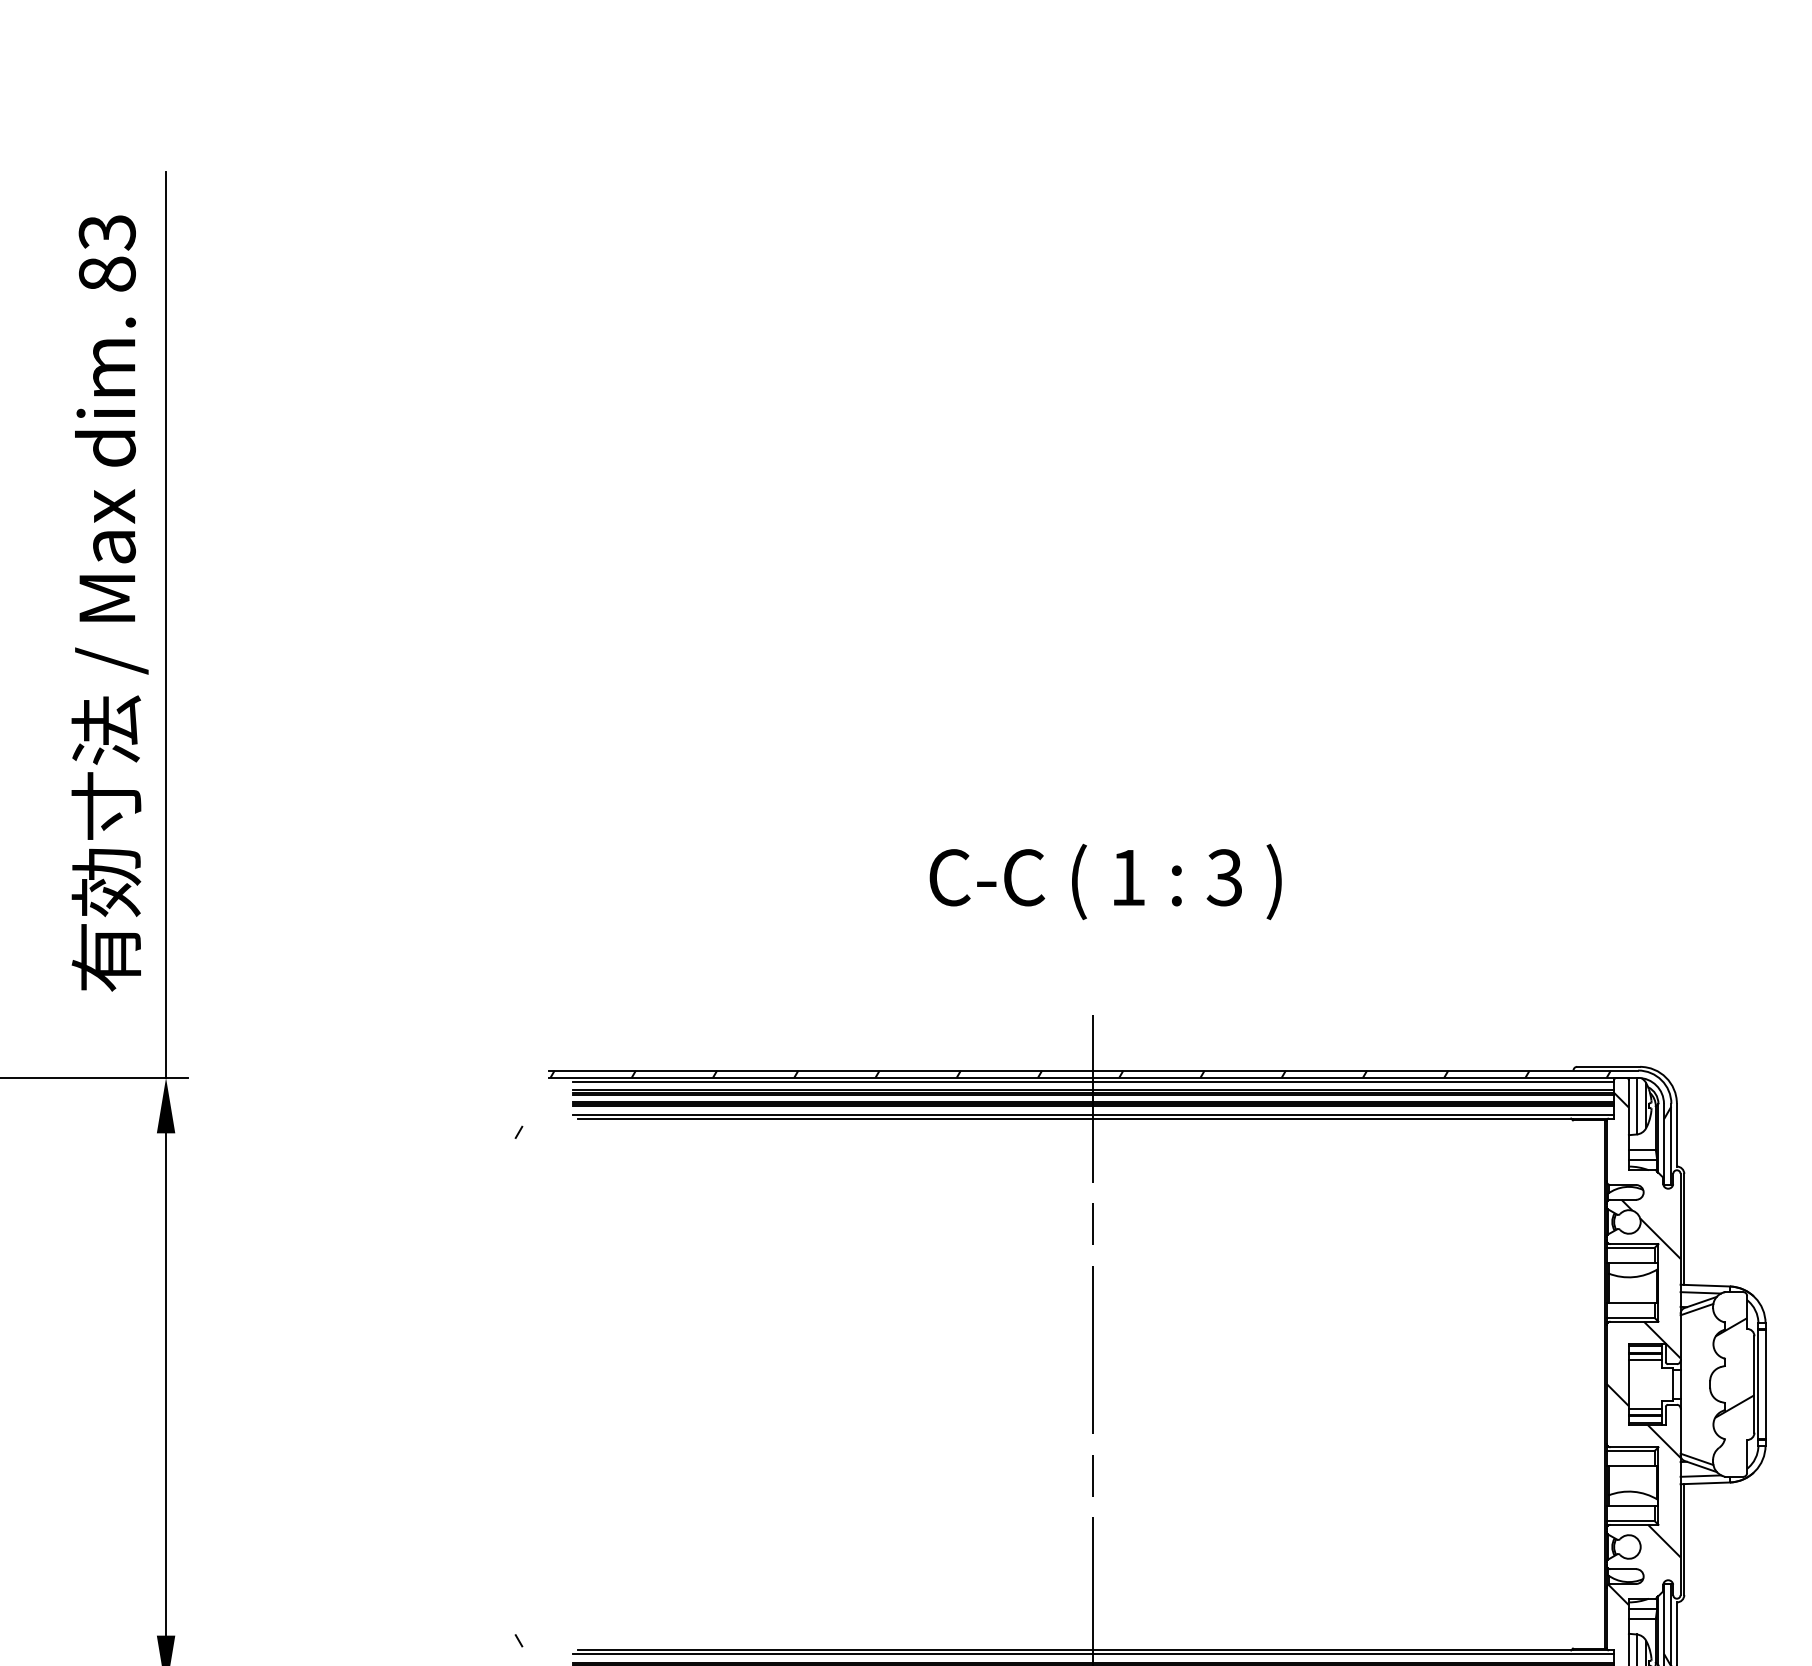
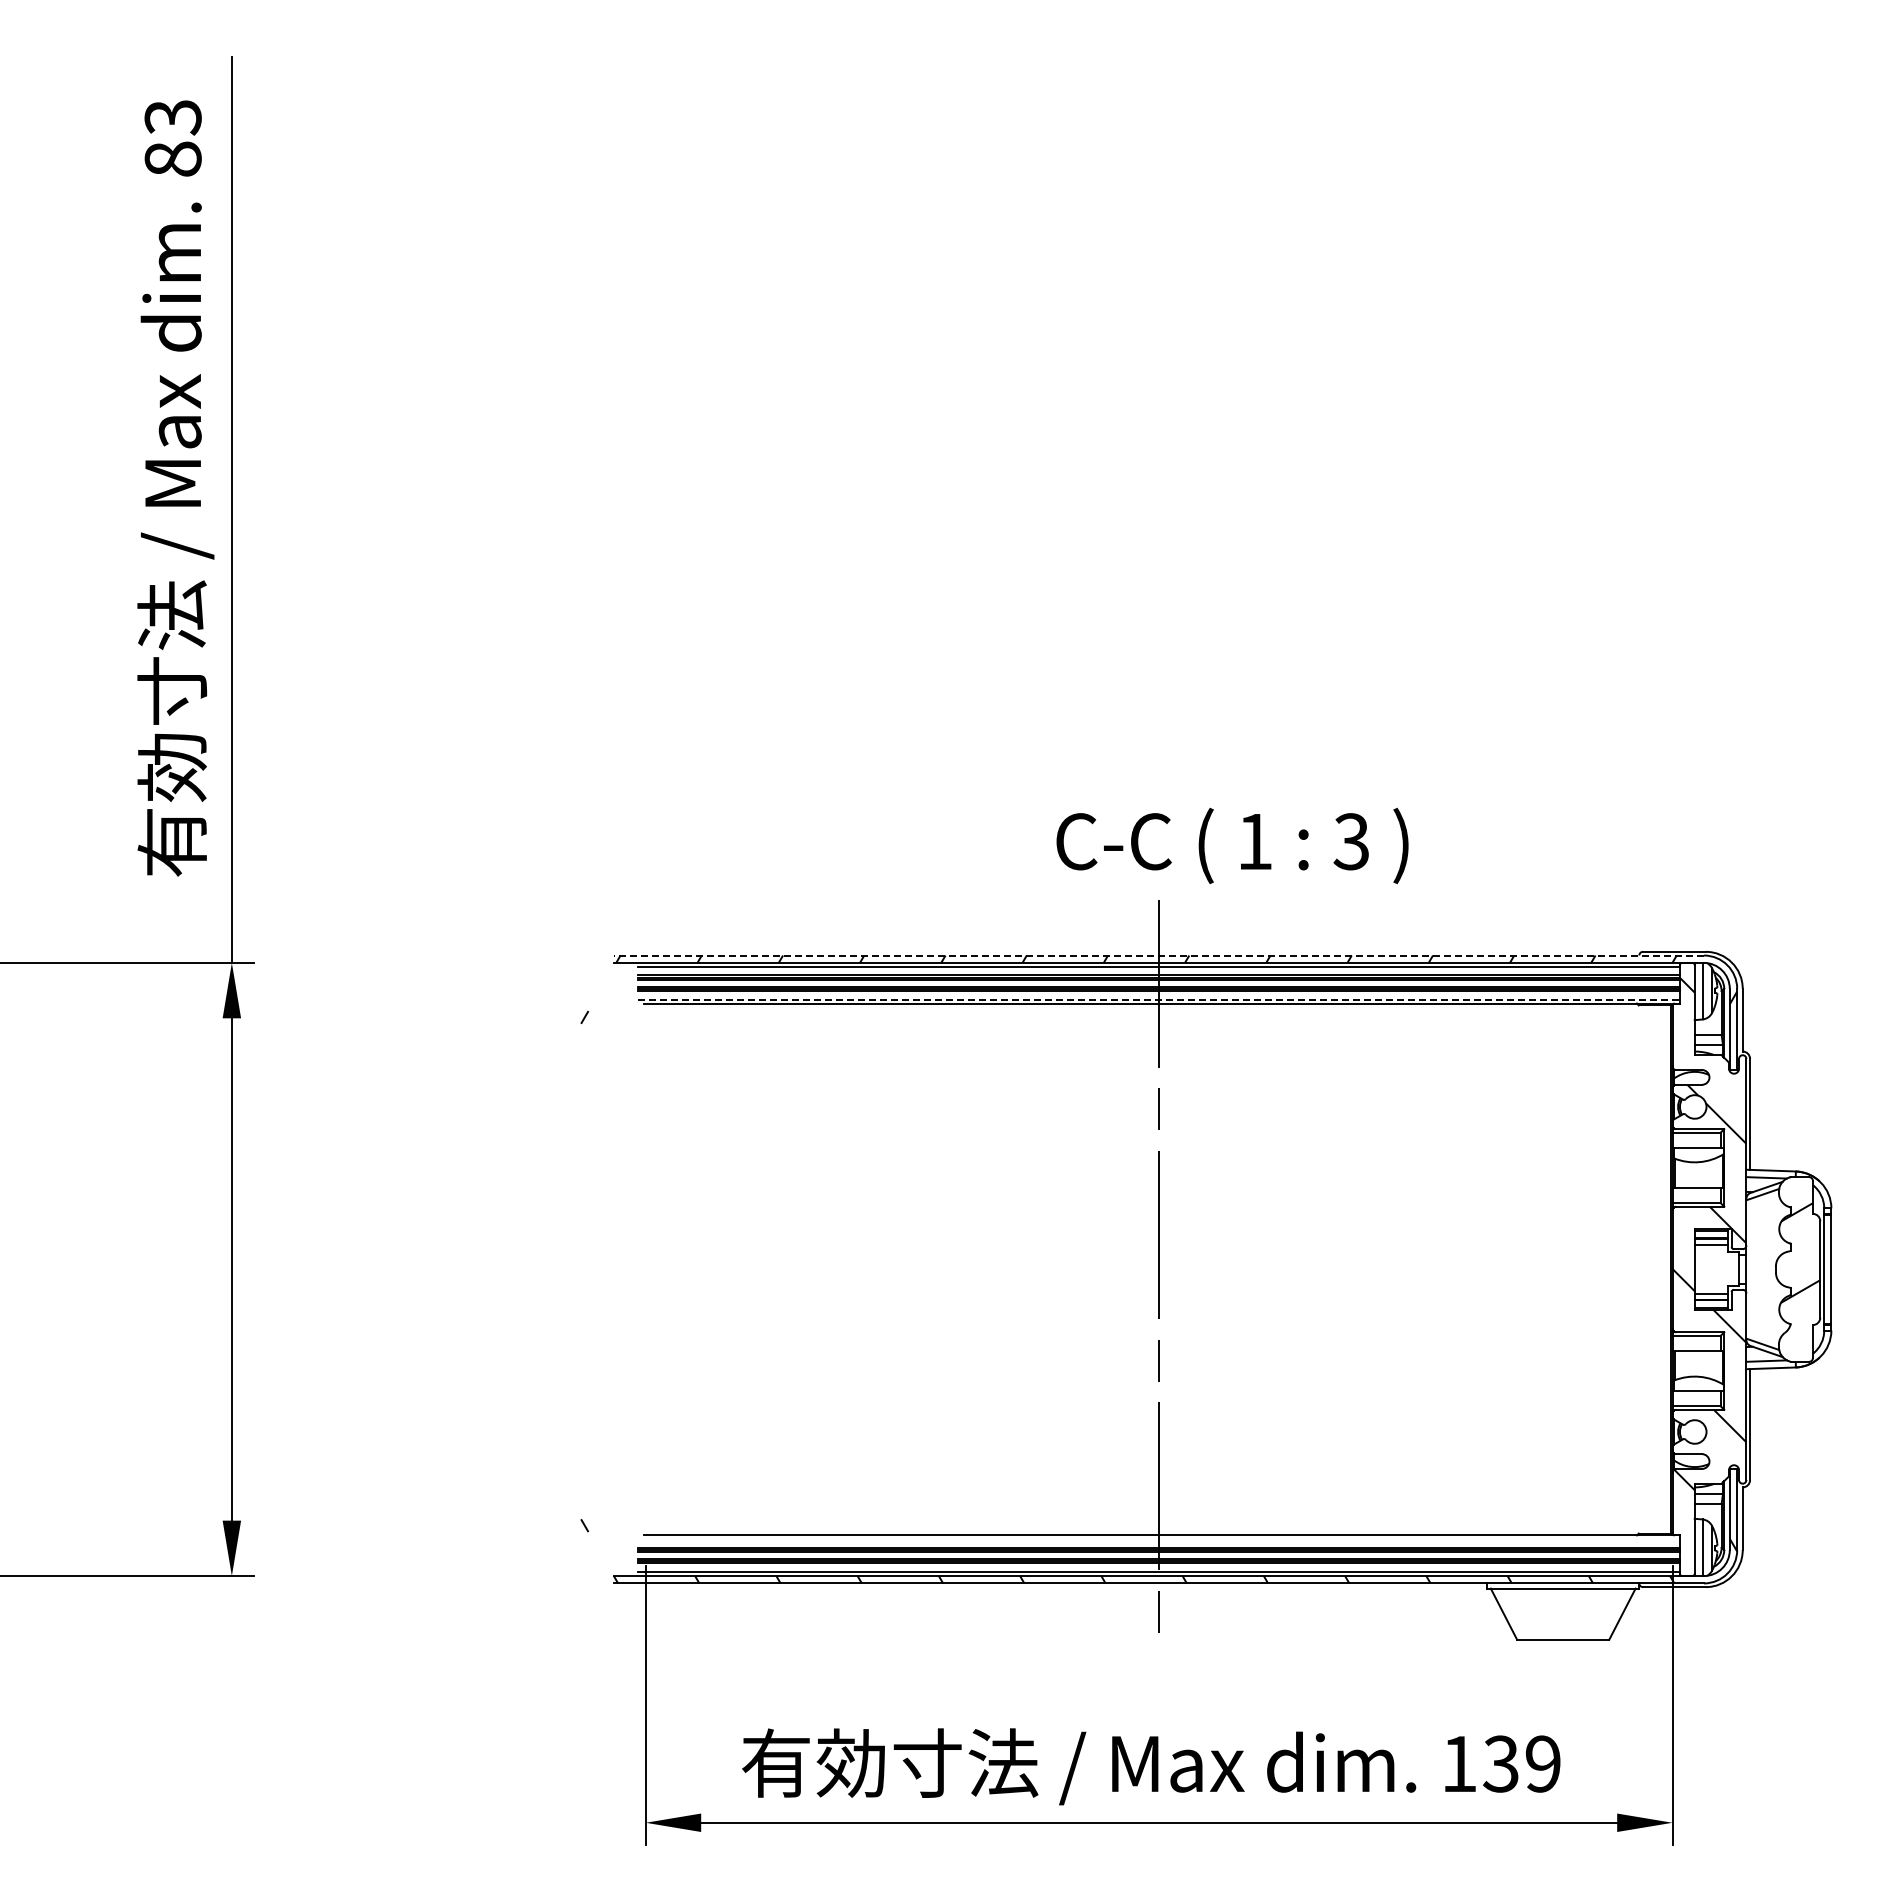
text: (1105, 881) -> (1232, 845), moved
line: (1093, 1070) -> (1159, 955), solid -> dashed
line: (1093, 1114) -> (1159, 999), solid -> dashed
line: (1092, 1654) -> (1158, 1539), removed

